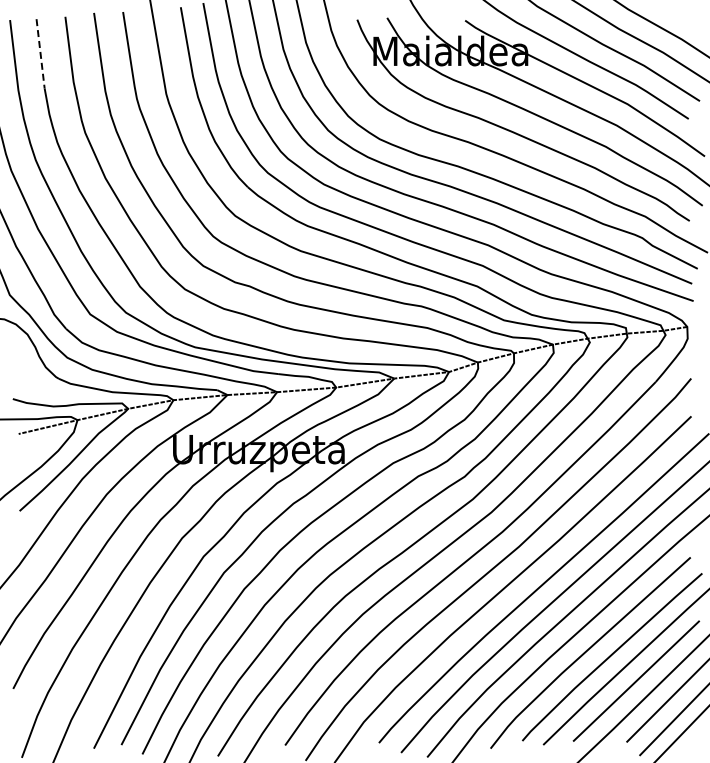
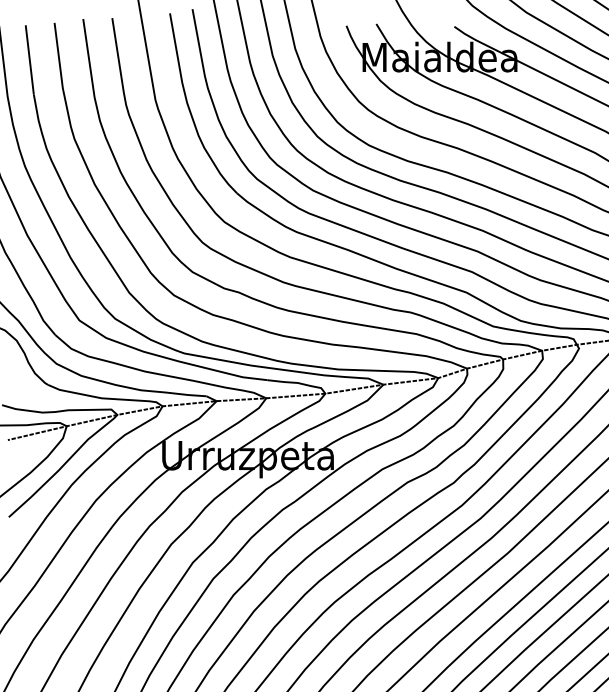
line: (40, 53) -> (29, 59), dashed -> solid

